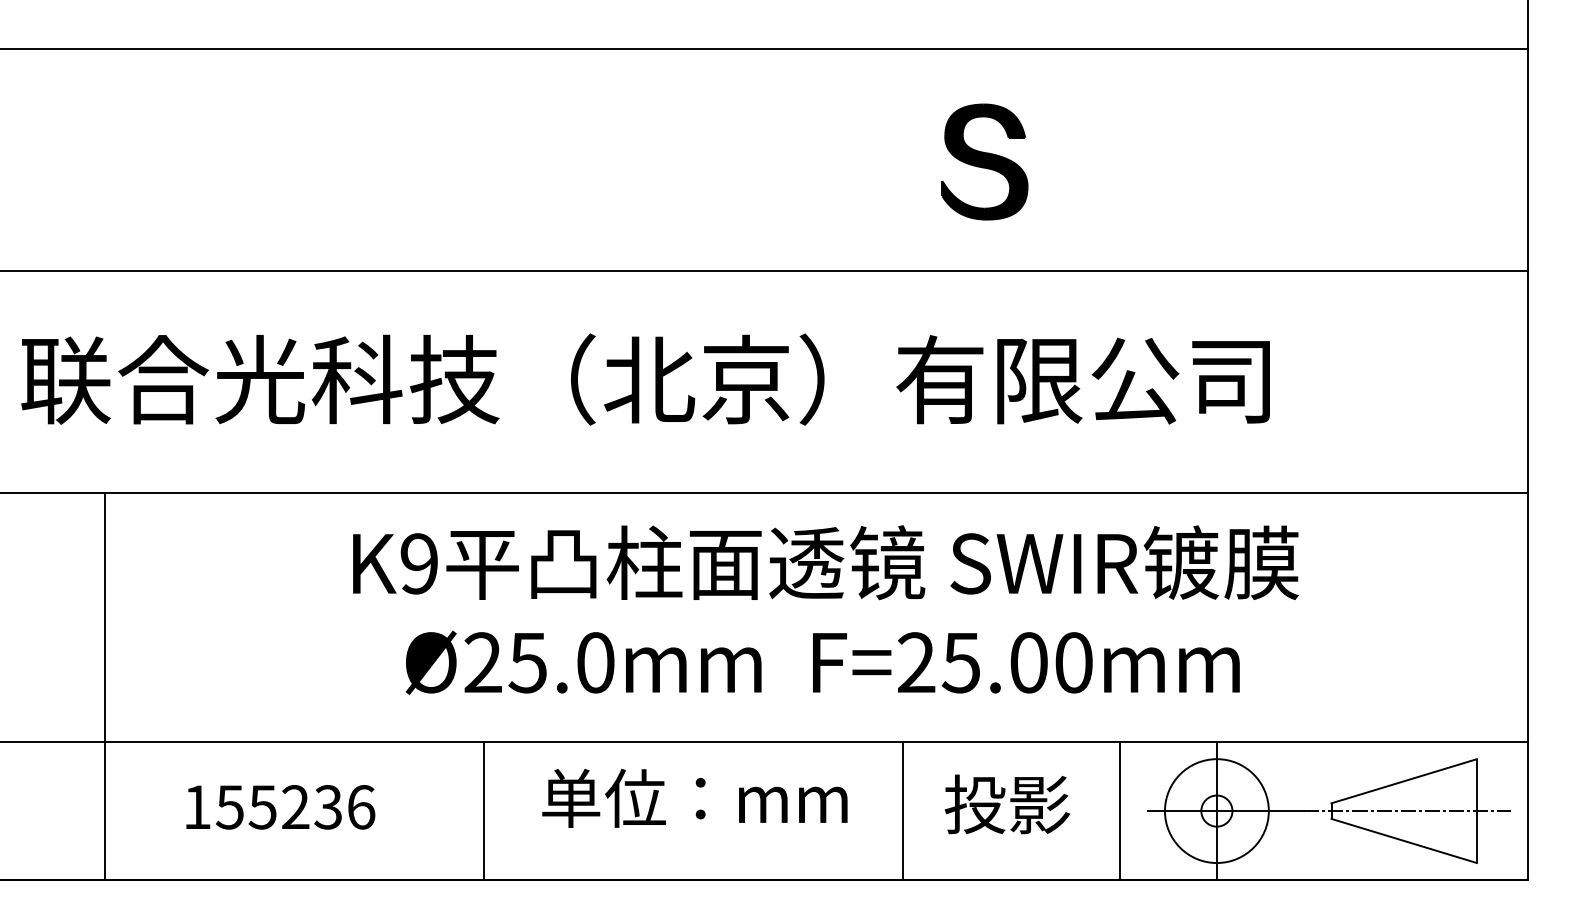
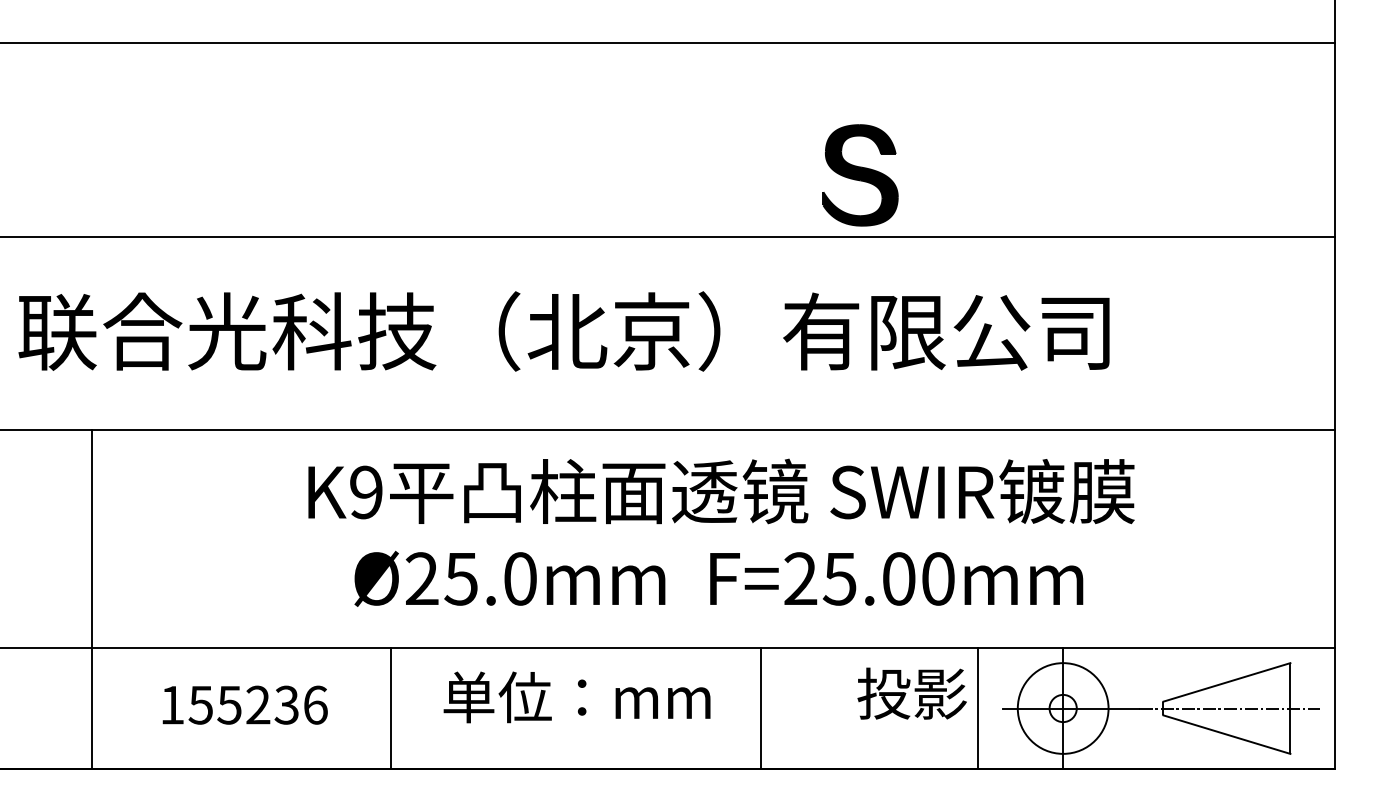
part: (984, 162) -> (860, 175), moved
text: (694, 798) -> (576, 697), moved
text: (1006, 804) -> (911, 693), moved
line: (483, 811) -> (390, 708), moved
line: (902, 811) -> (760, 708), moved

